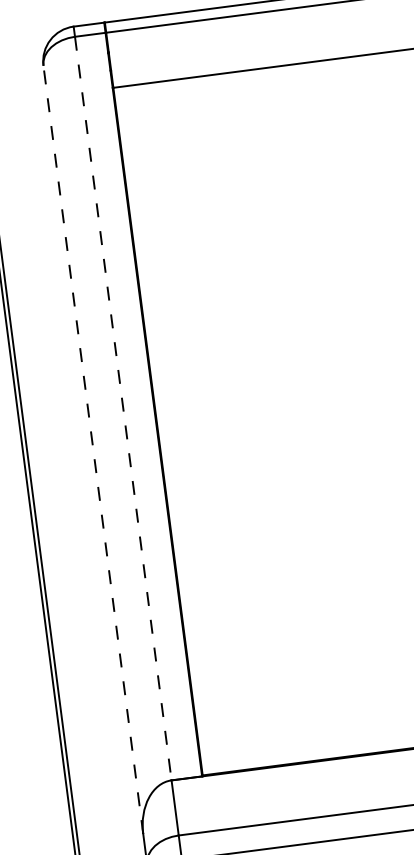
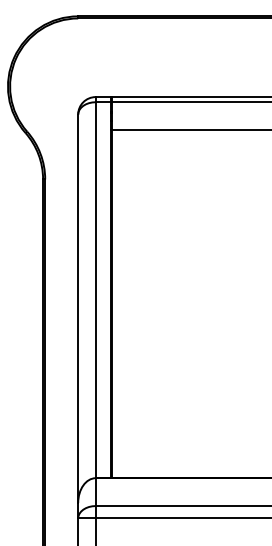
line: (122, 409) -> (95, 290), dashed -> solid
line: (93, 449) -> (78, 308), dashed -> solid

